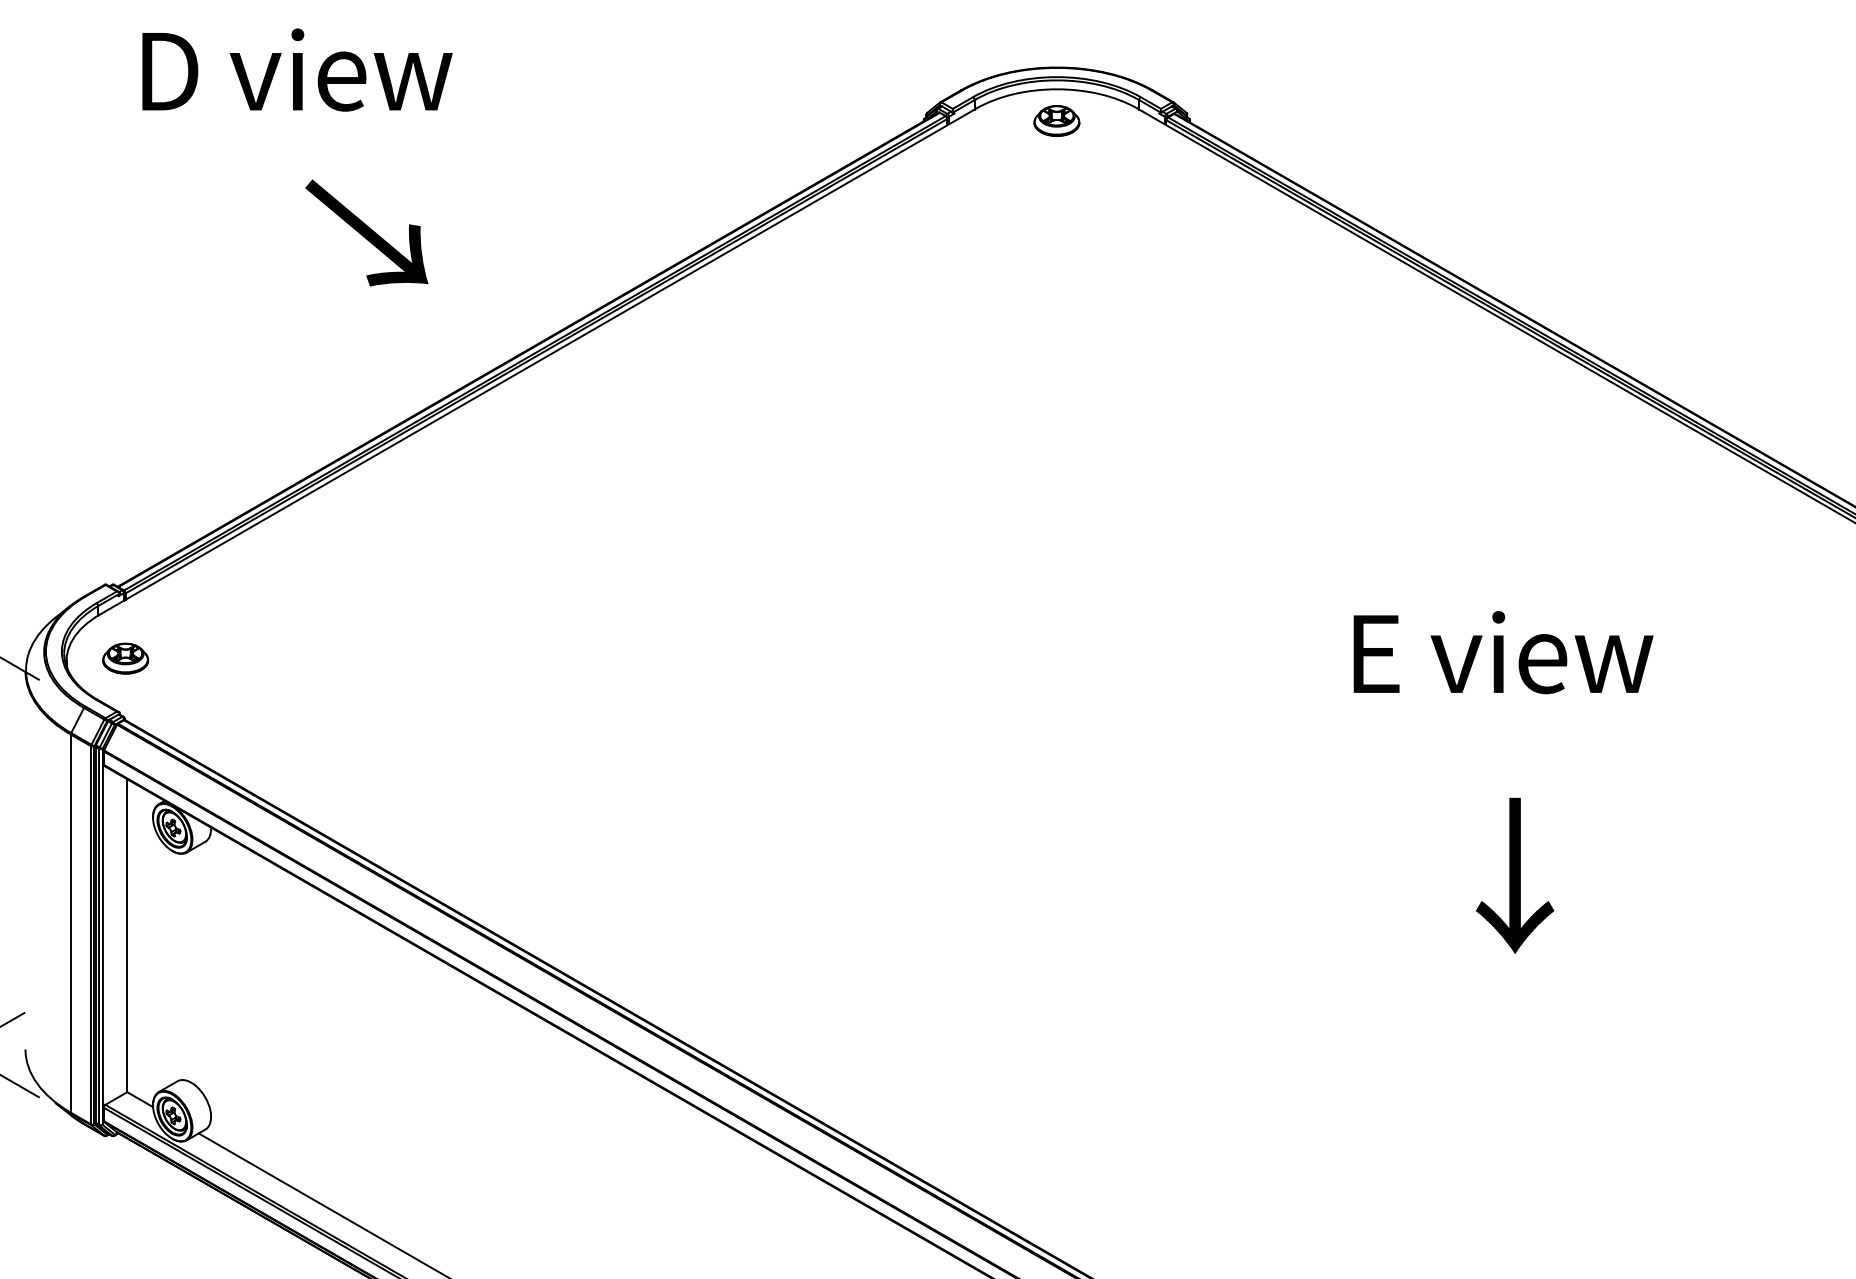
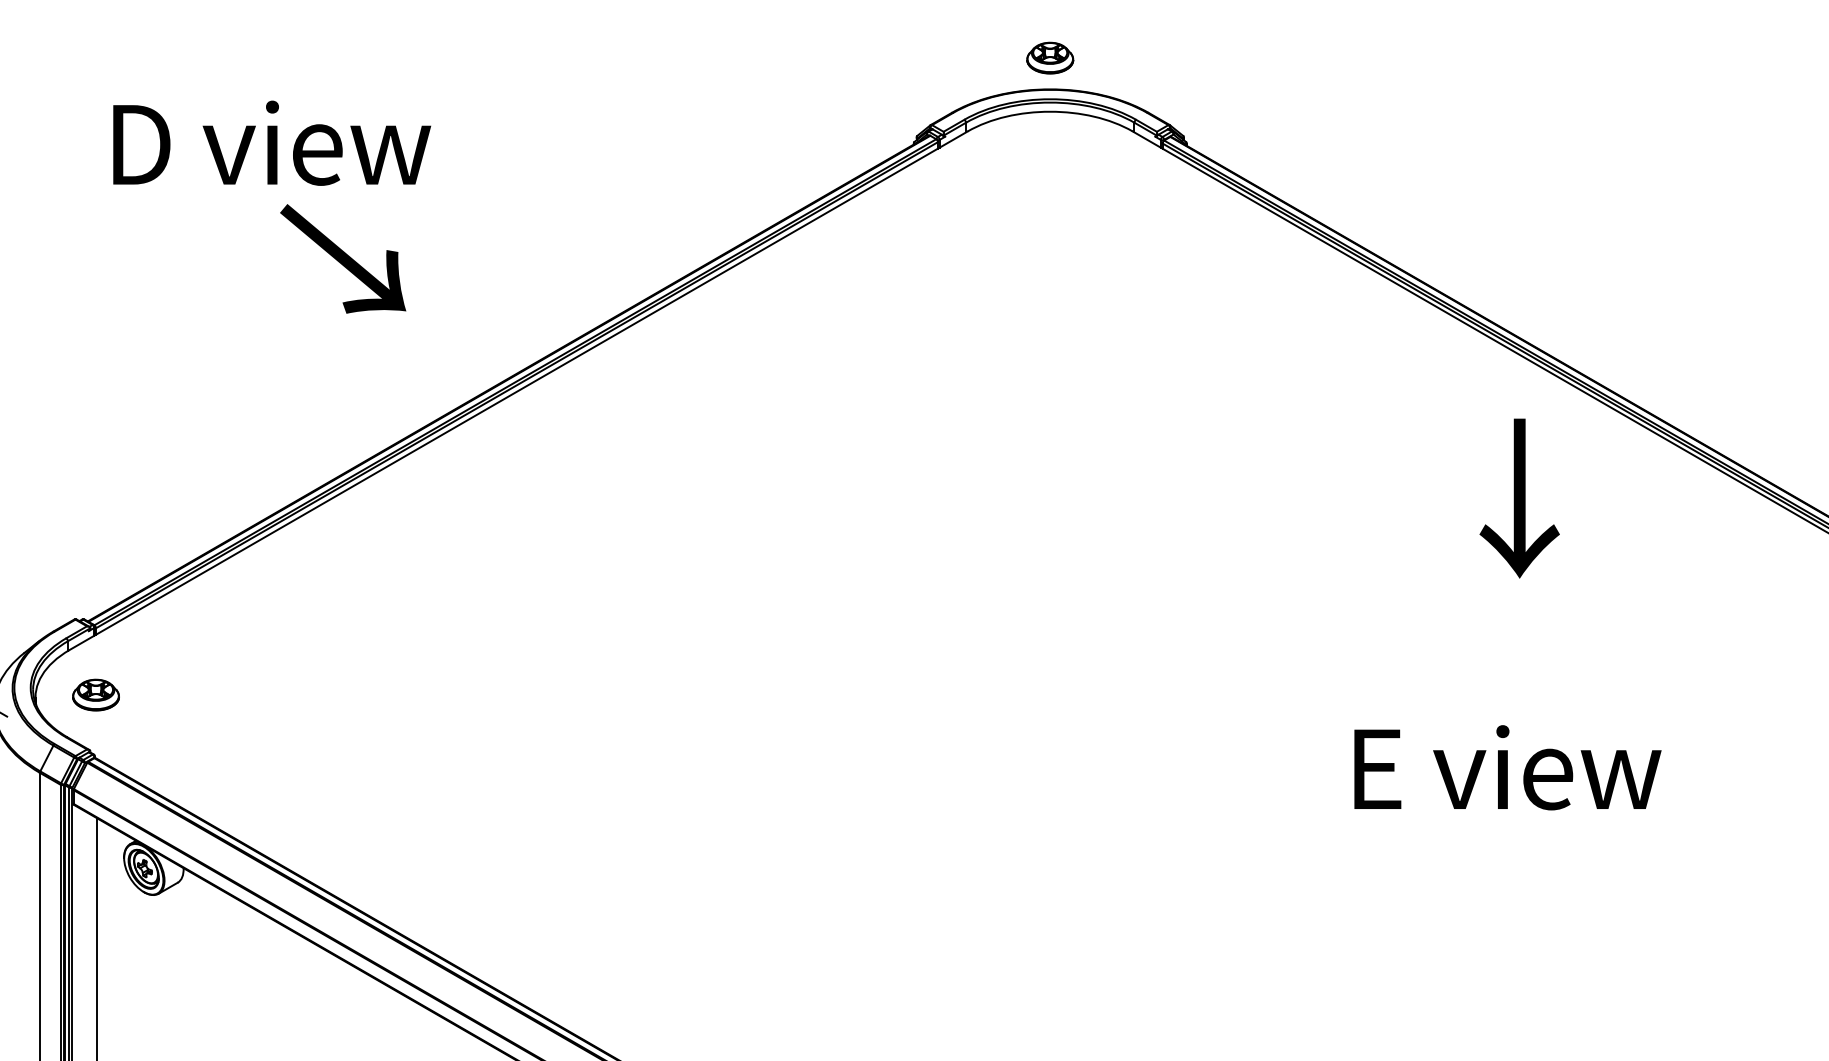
text: (297, 69) -> (272, 142), moved
part: (1056, 120) -> (1049, 57), moved
text: (1503, 652) -> (1507, 767), moved
text: (1515, 875) -> (1520, 498), moved

